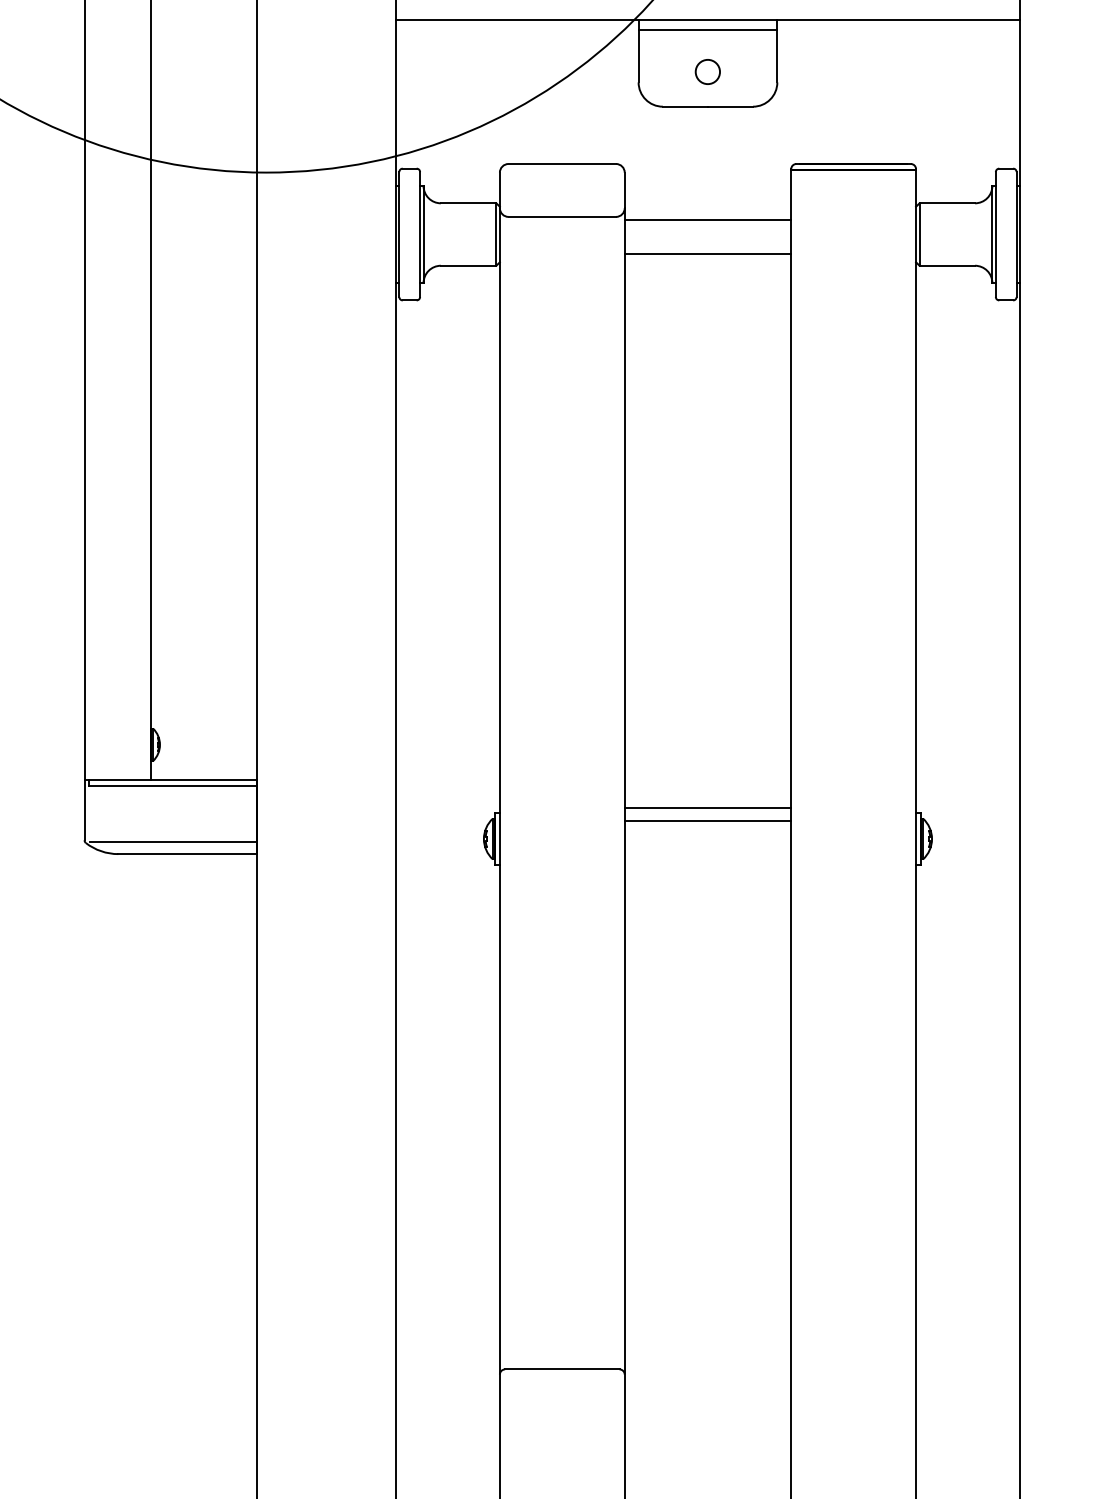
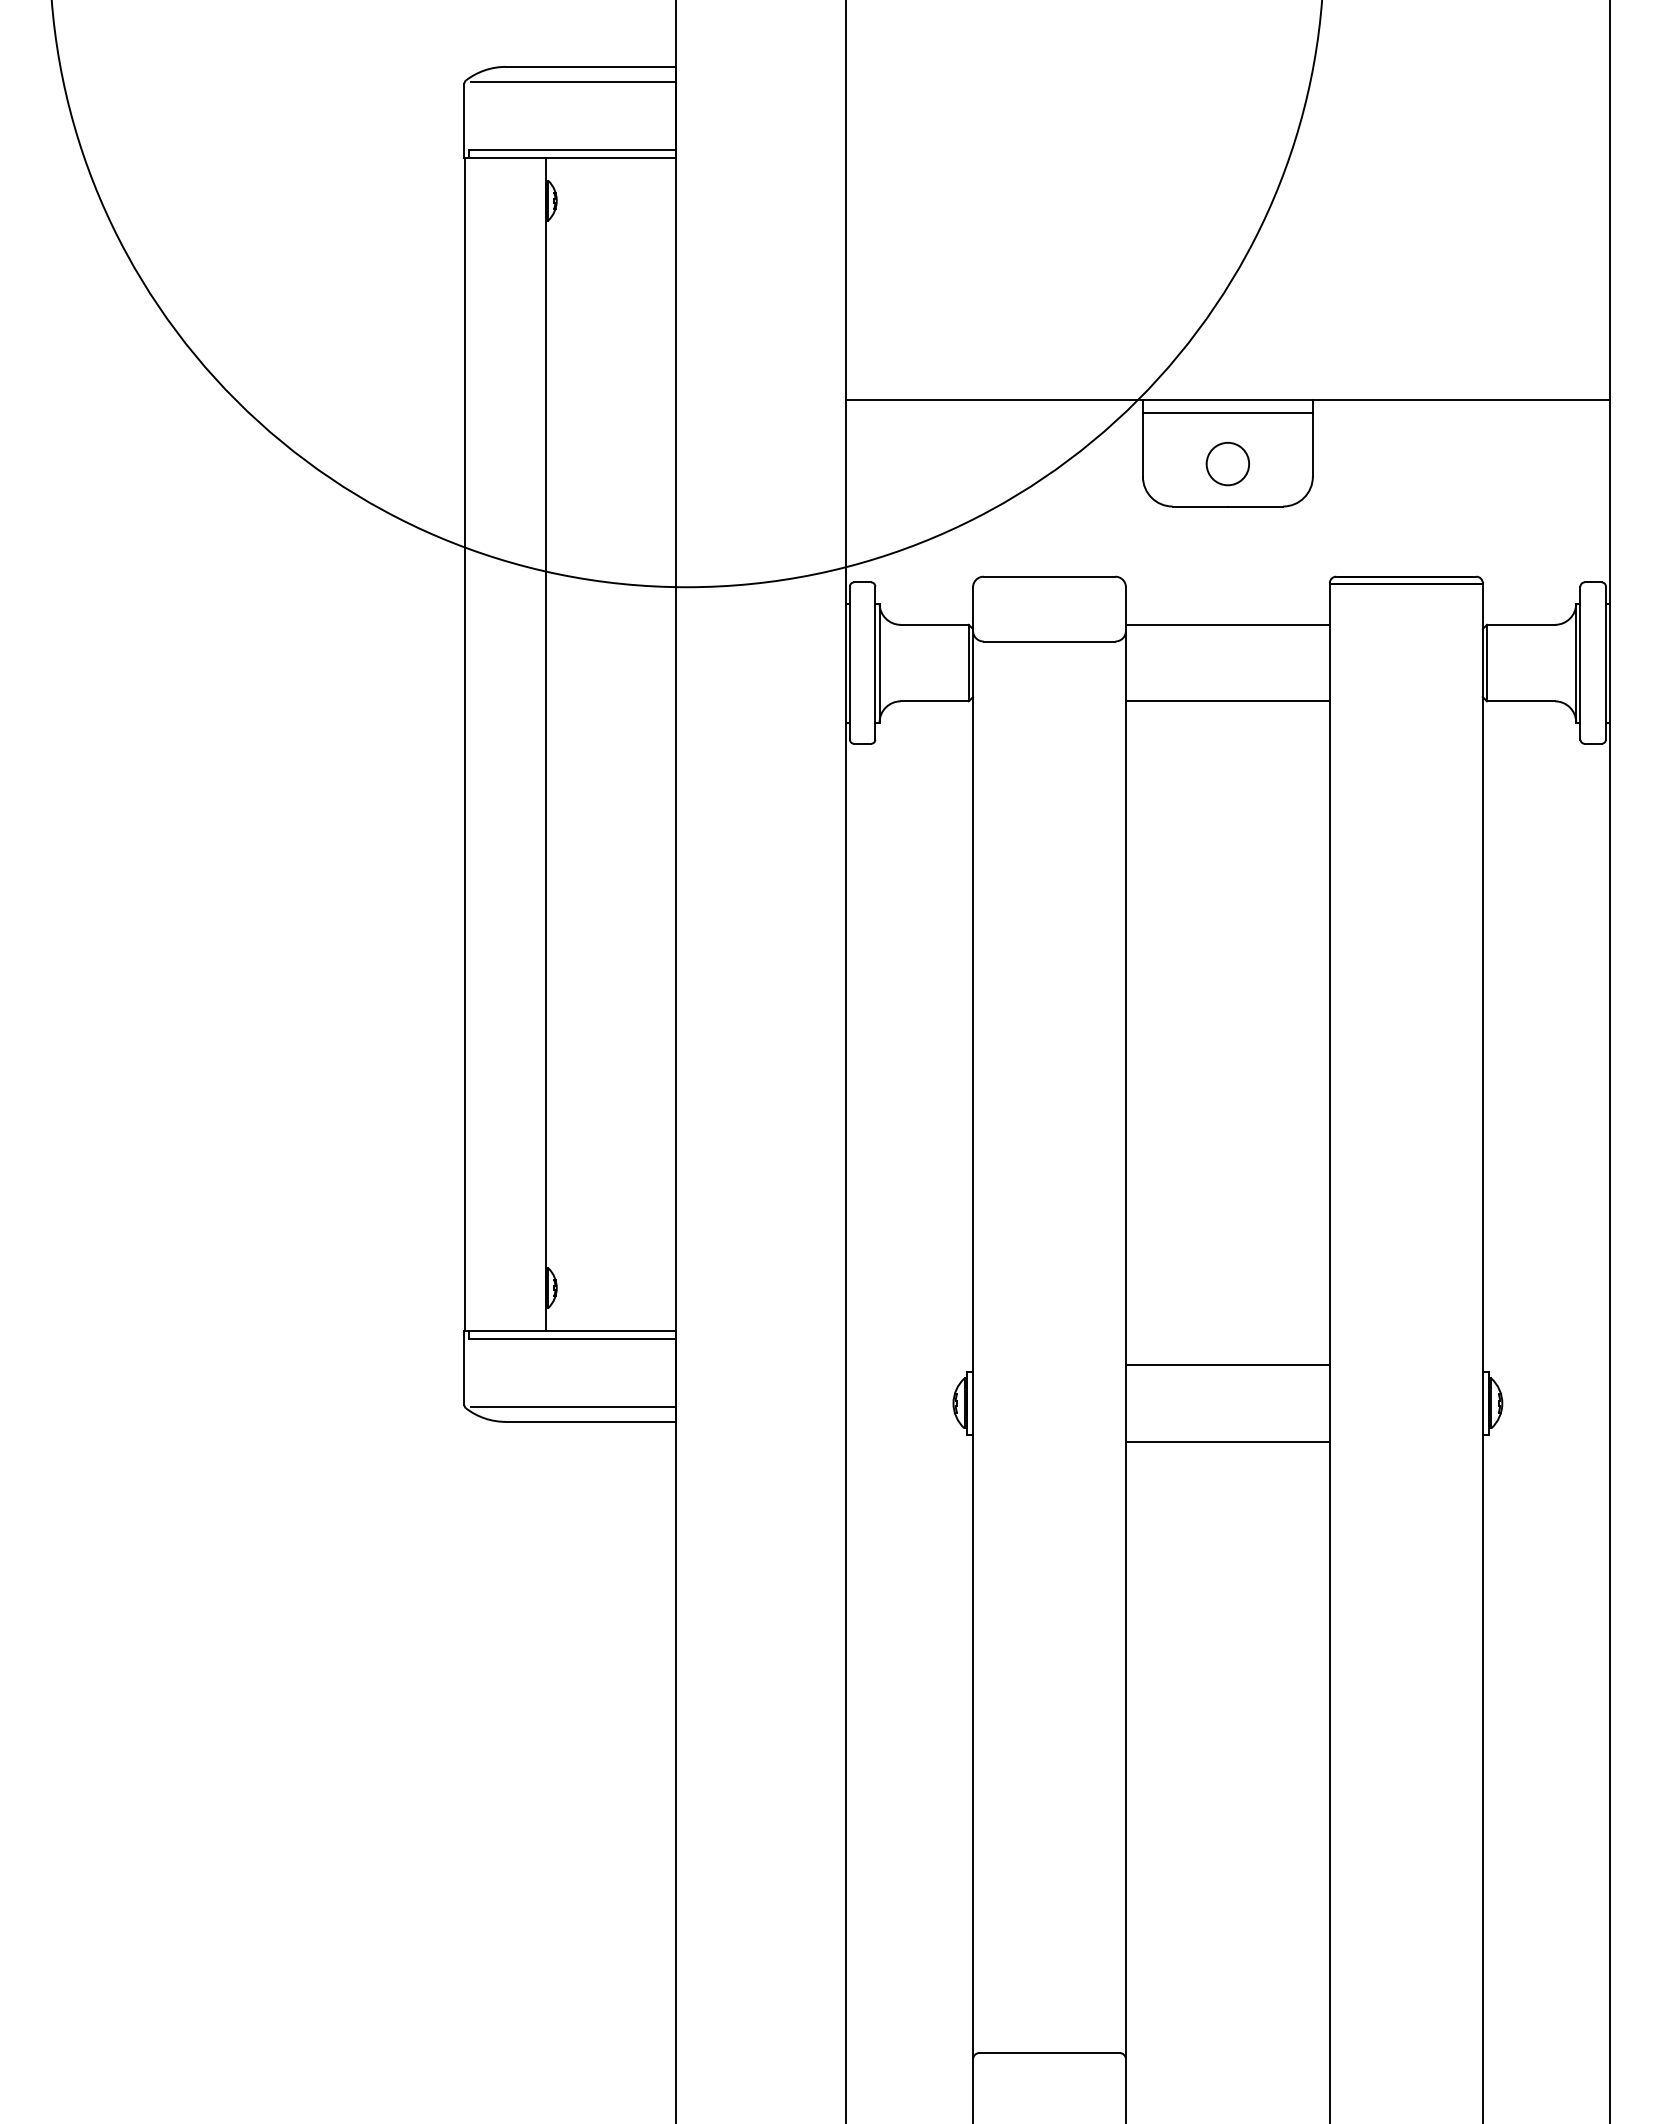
circle: (707, 71) -> (1227, 463), size x1.43
line: (707, 220) -> (1227, 701), moved
line: (707, 253) -> (1227, 624), moved
line: (707, 821) -> (1227, 1441), moved

